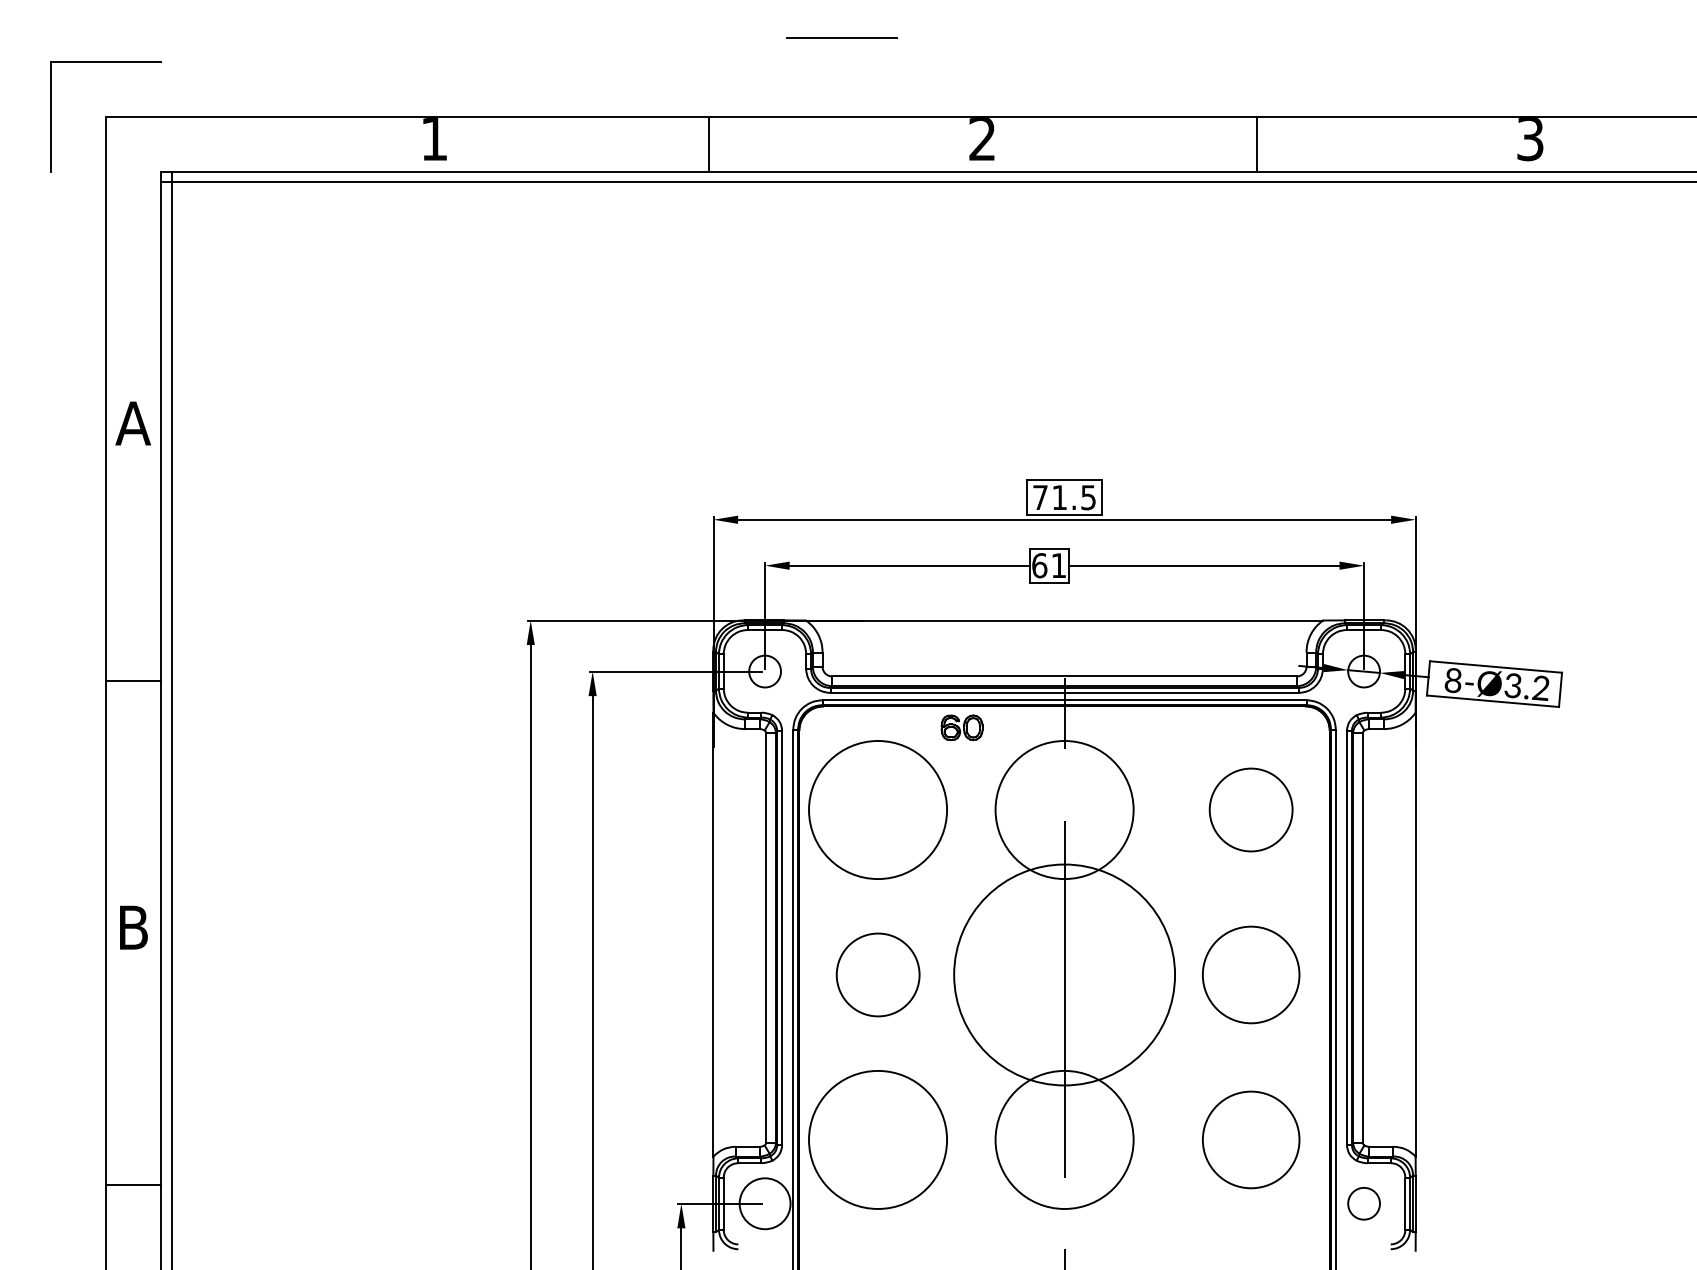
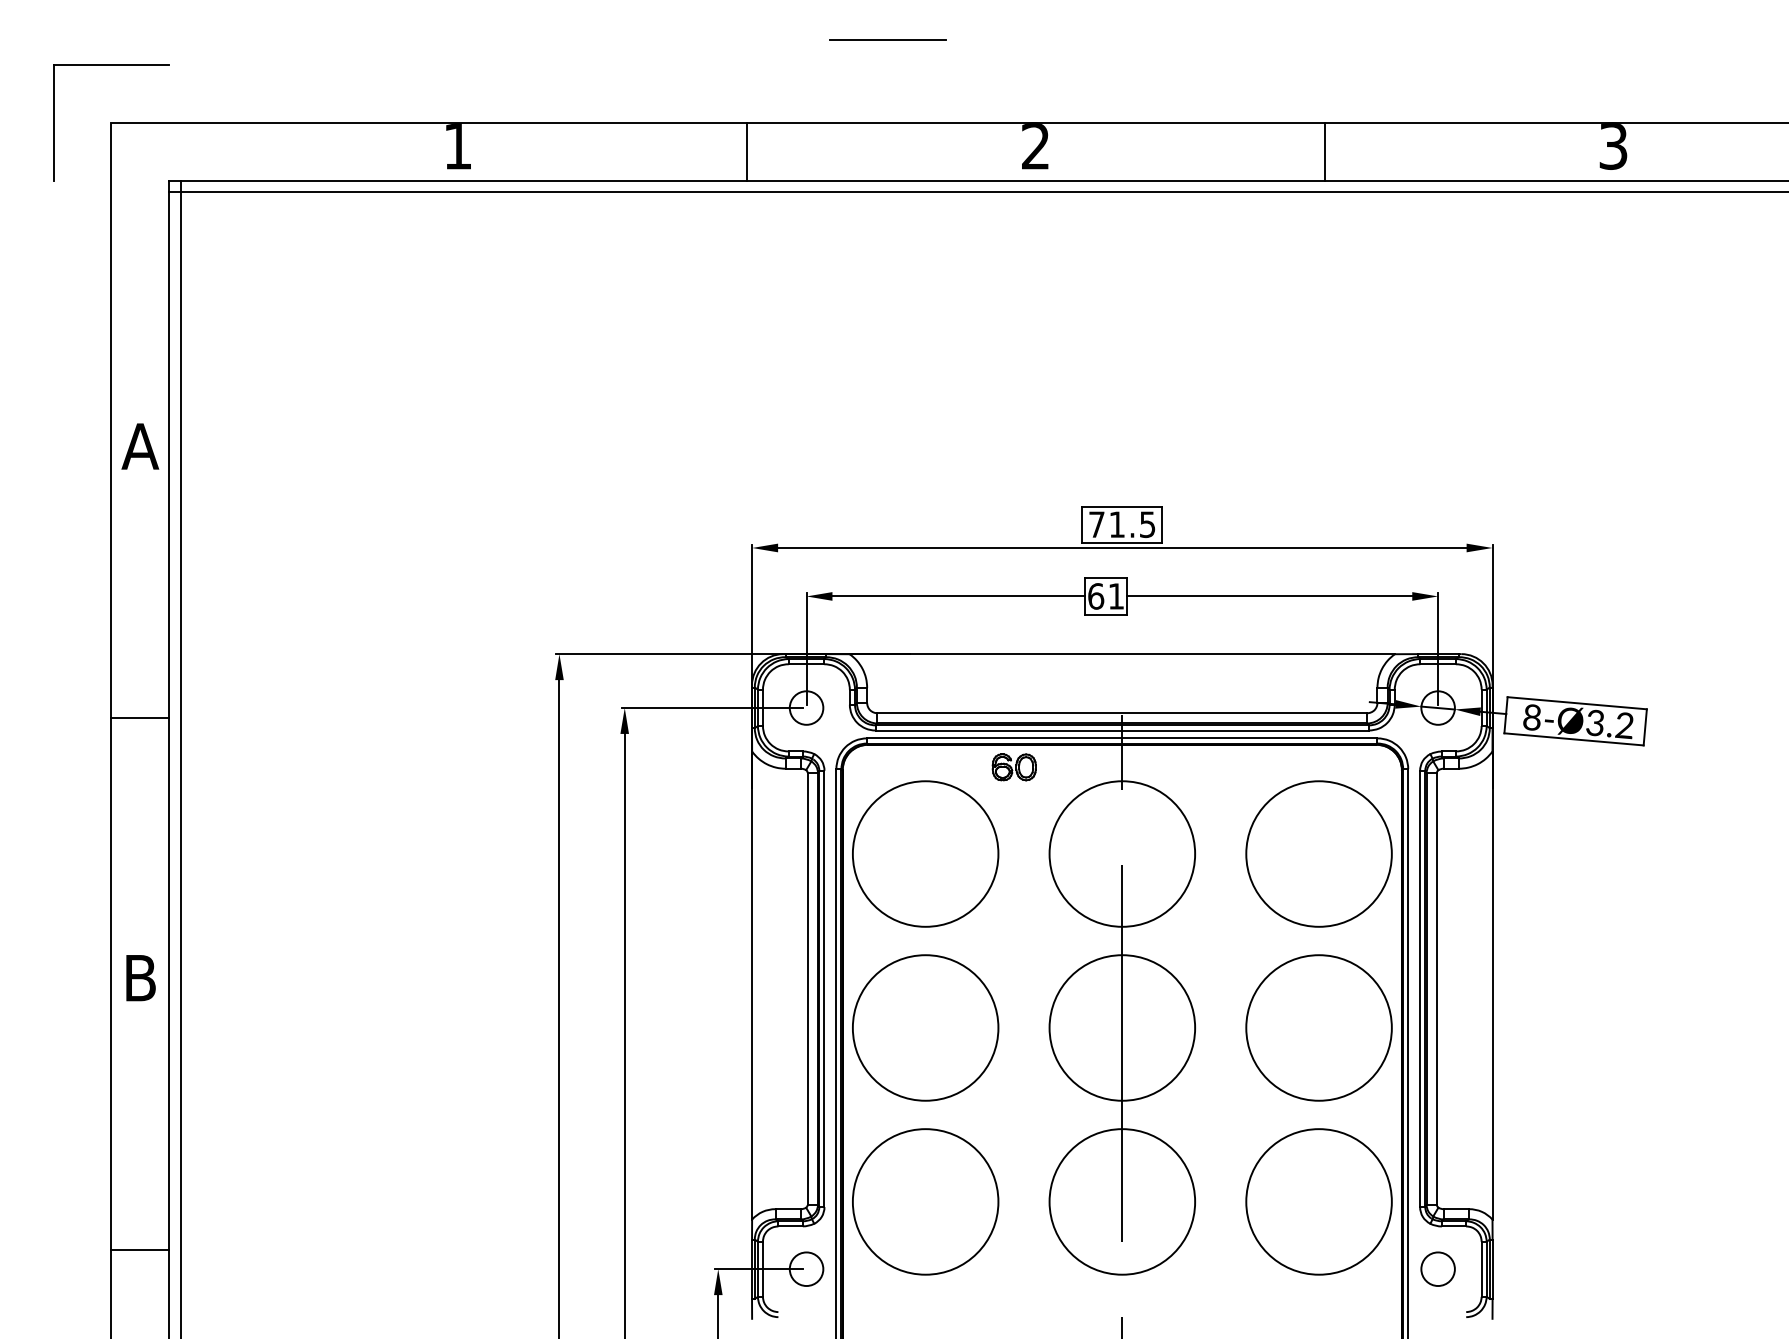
circle: (1250, 809) -> (1318, 853), size x1.67
circle: (877, 974) -> (925, 1027), size x1.67
circle: (1064, 974) -> (1122, 1027), size x0.62
circle: (1250, 974) -> (1318, 1027), size x1.43
circle: (1250, 1139) -> (1318, 1201), size x1.43
circle: (765, 1203) -> (806, 1268), size x0.62

